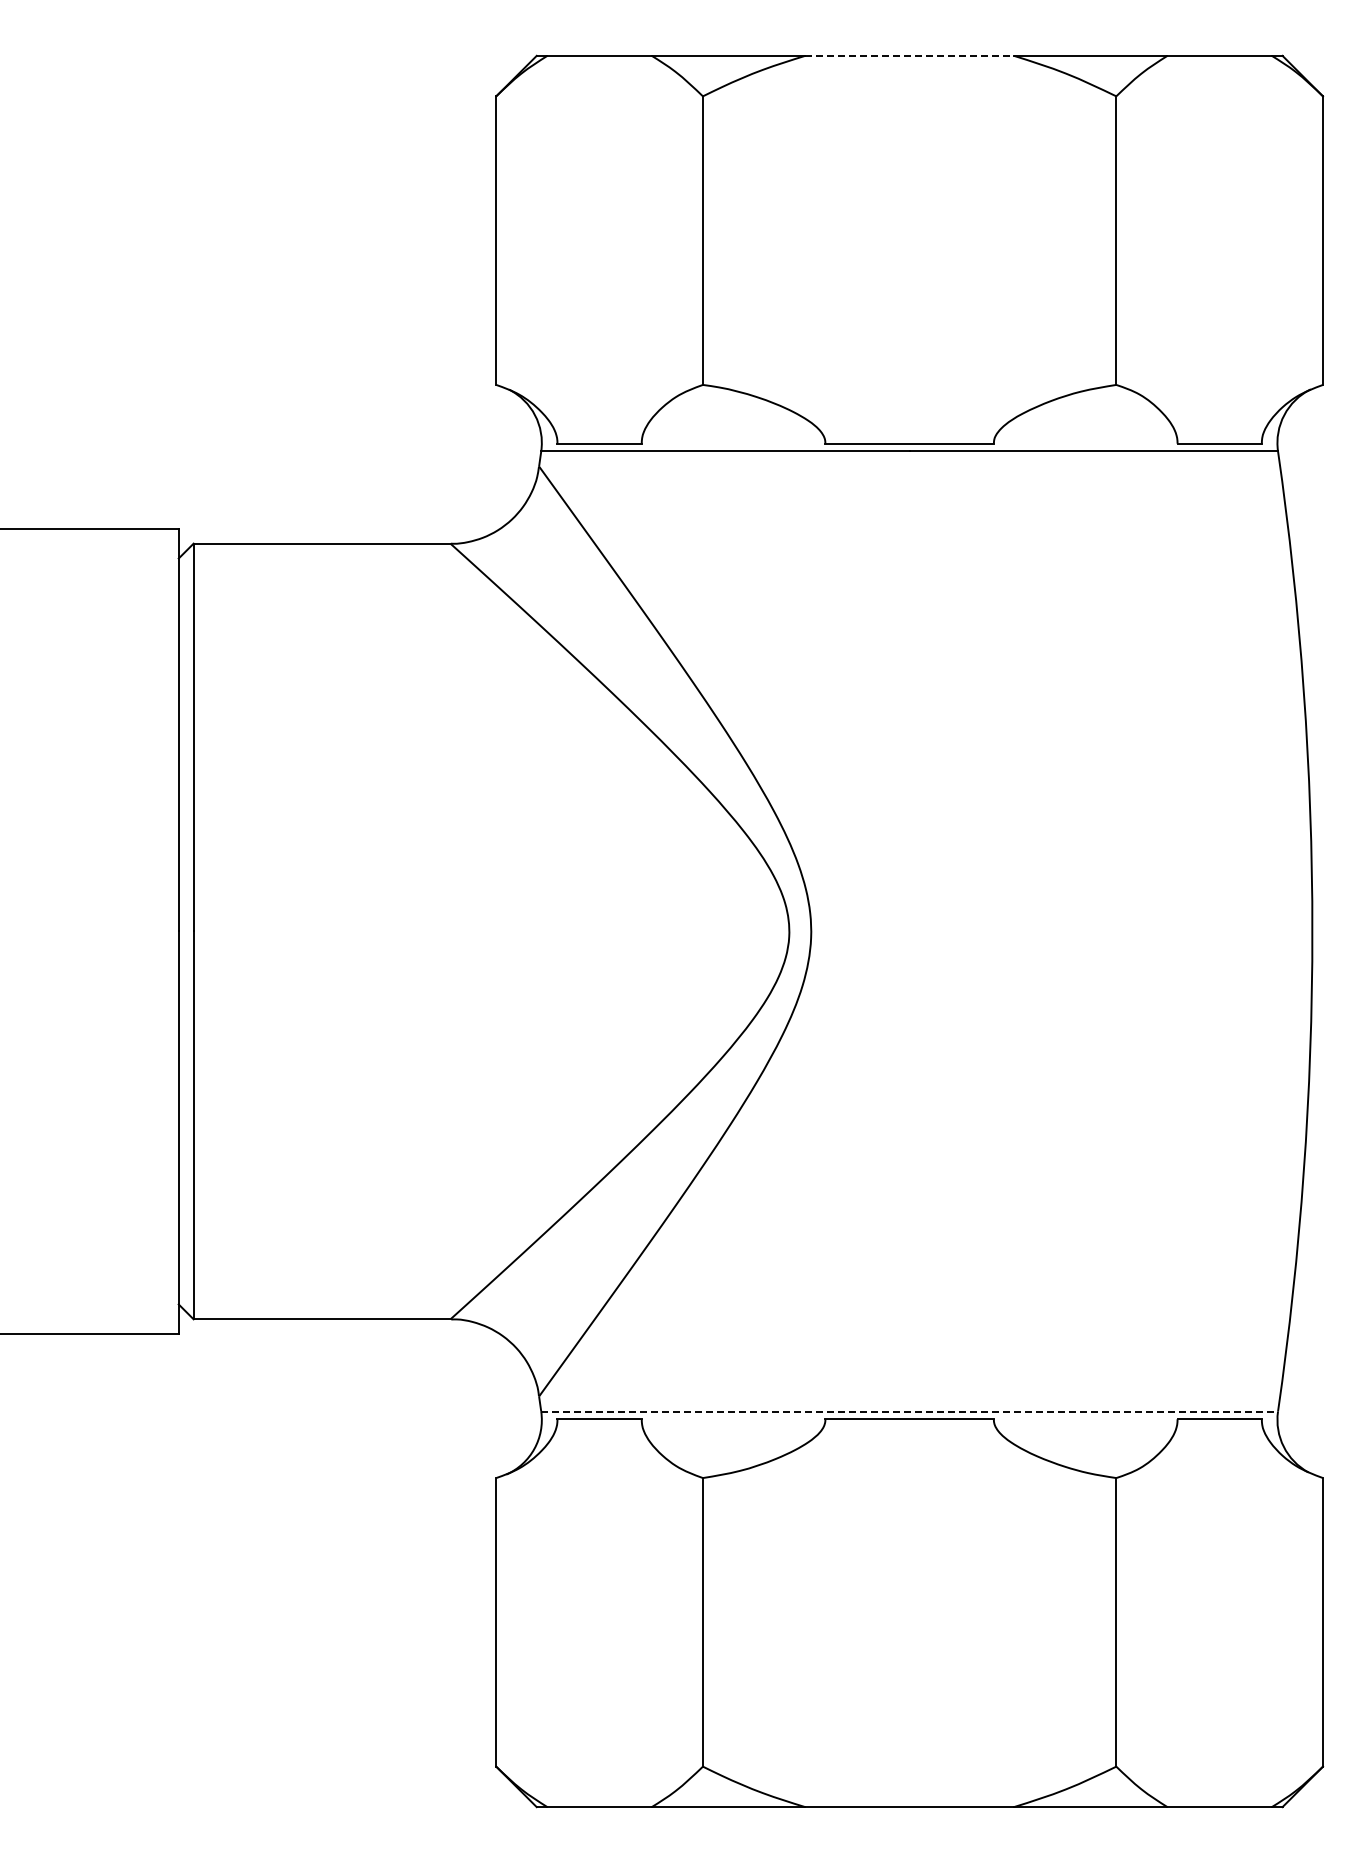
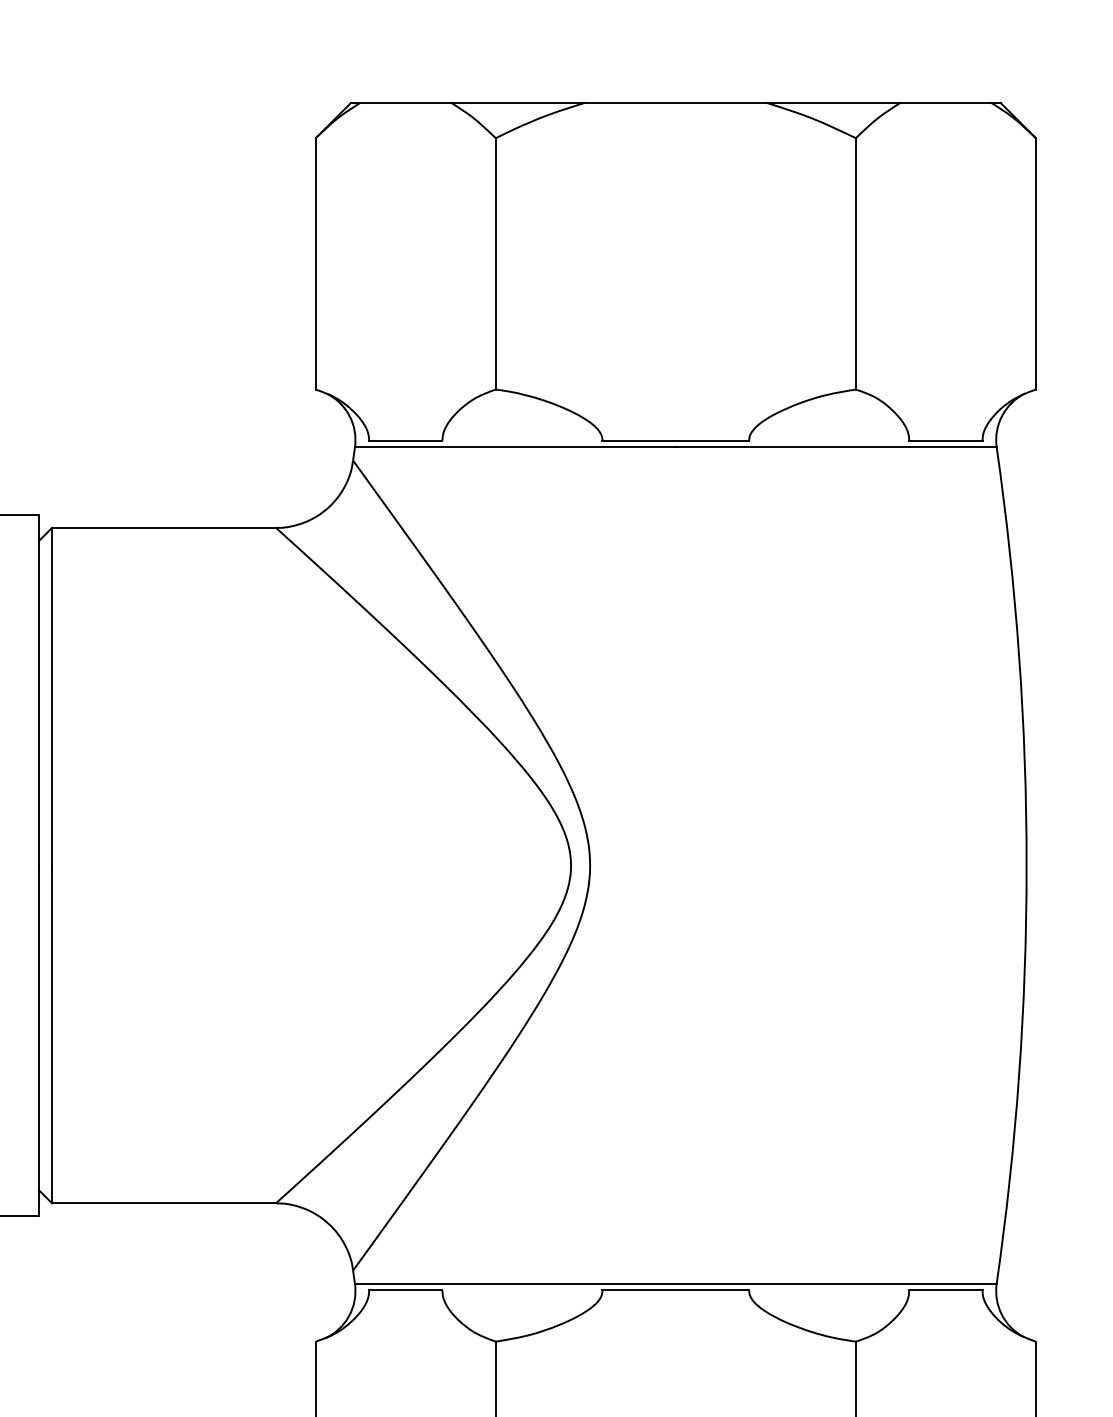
line: (910, 55) -> (676, 102), dashed -> solid
line: (910, 1411) -> (676, 1283), dashed -> solid

